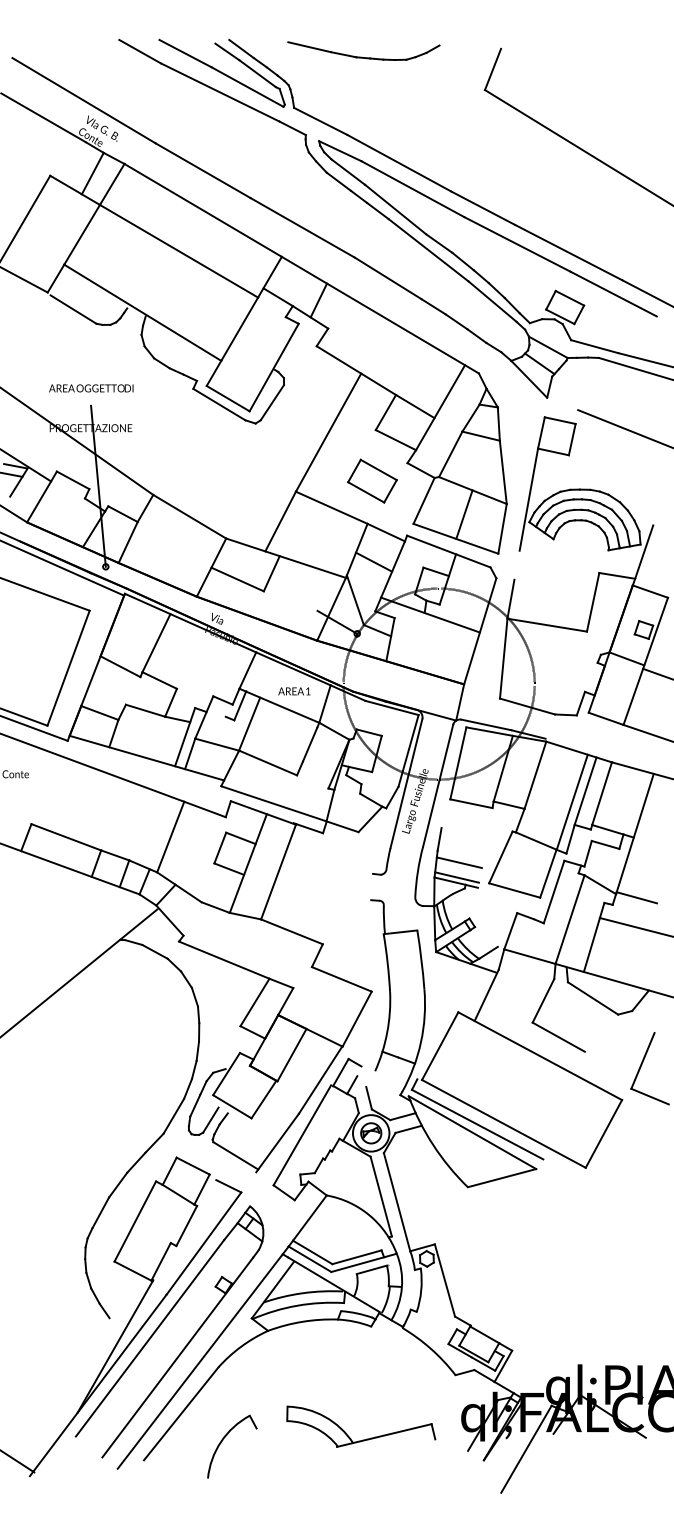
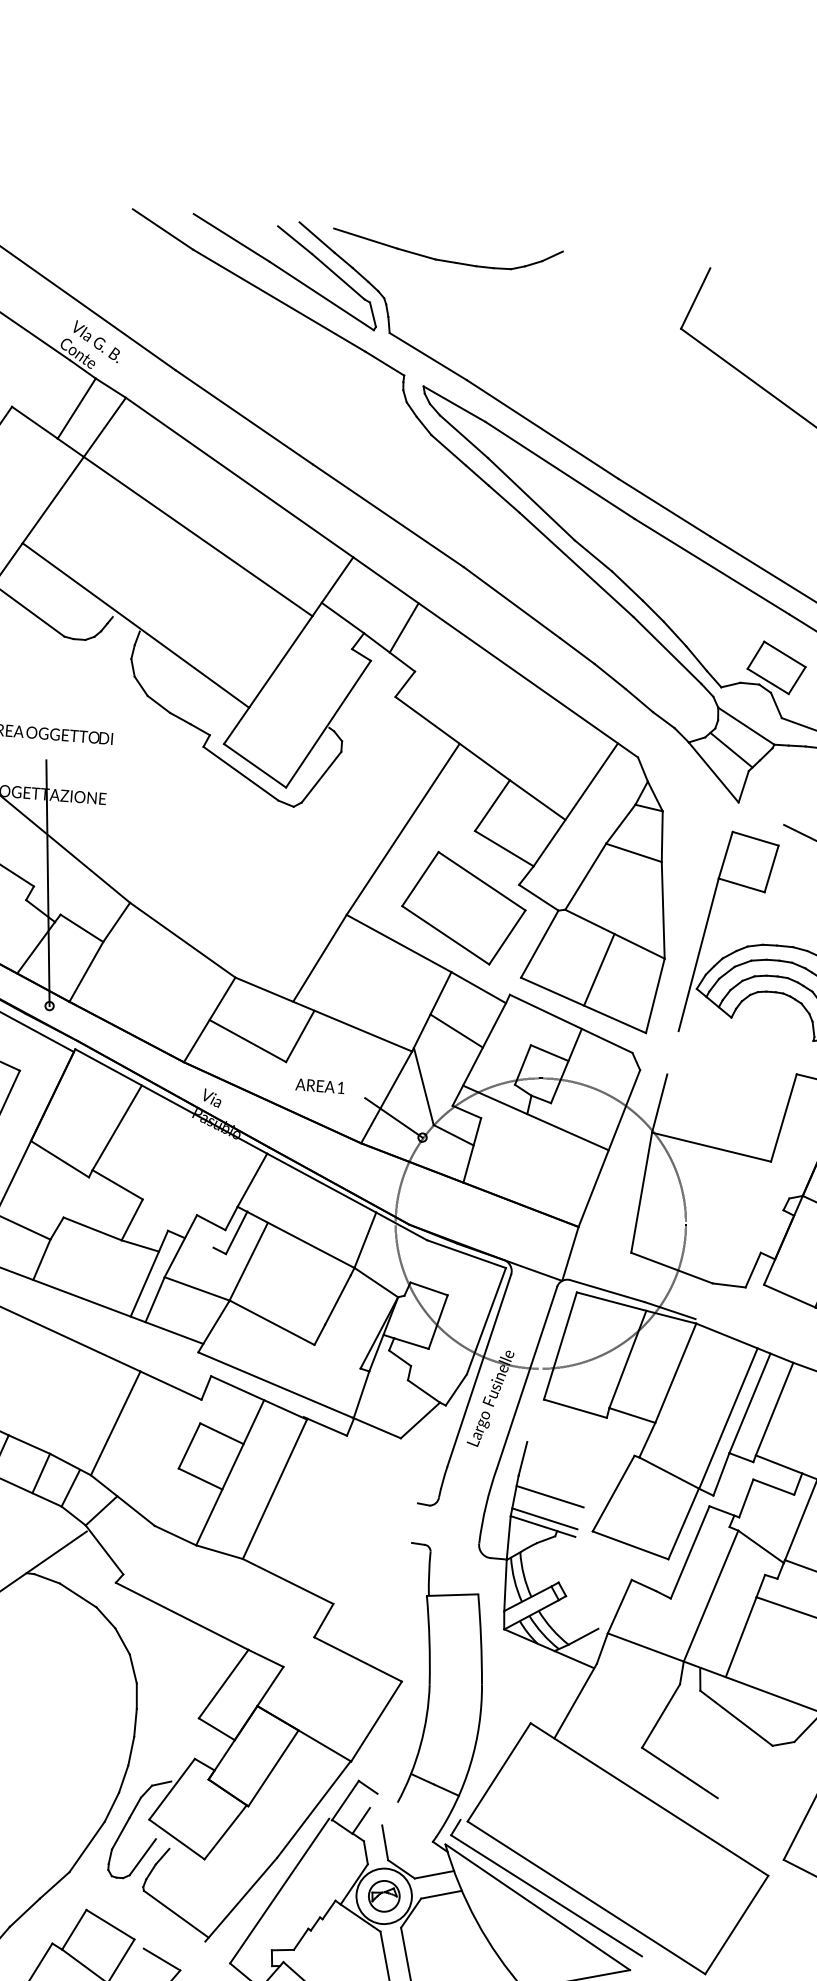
part: (362, 56) -> (444, 259), moved
part: (372, 480) -> (464, 907), size x1.67
text: (294, 691) -> (320, 1086), moved

